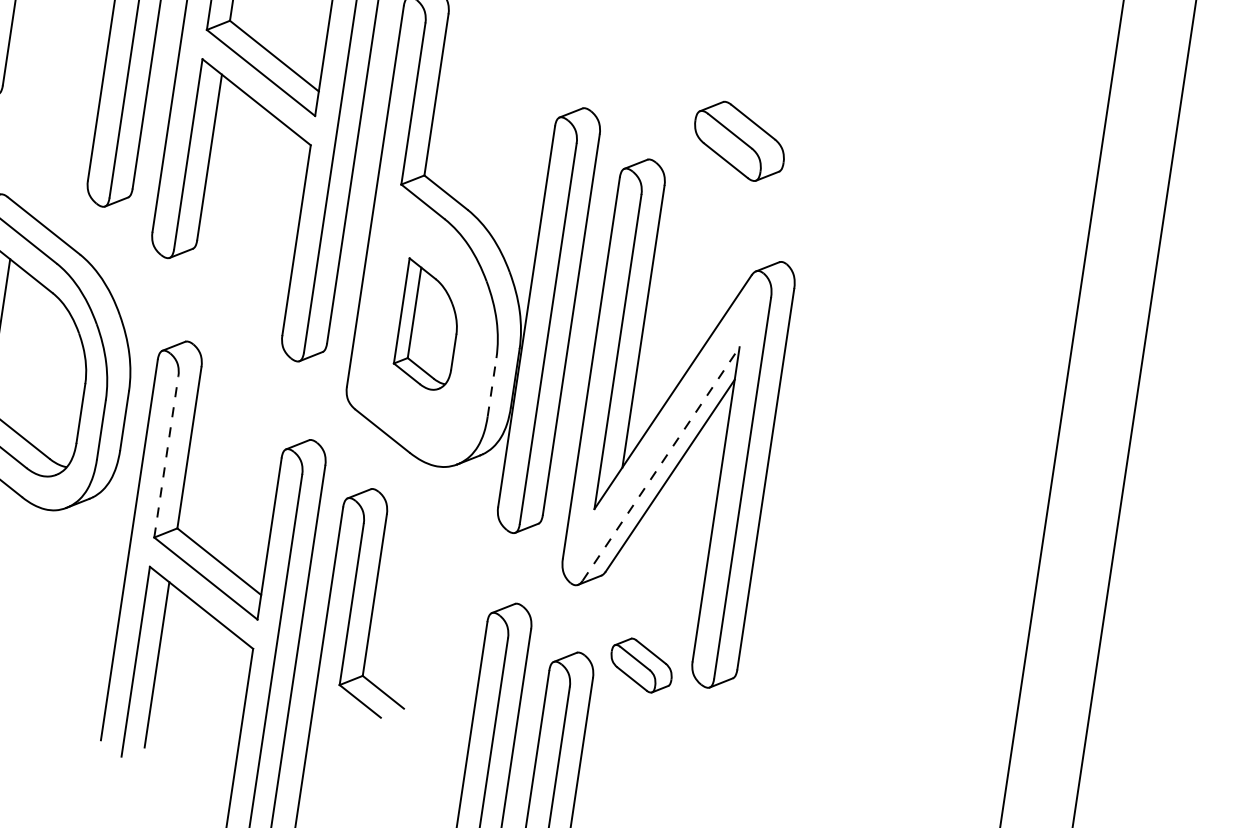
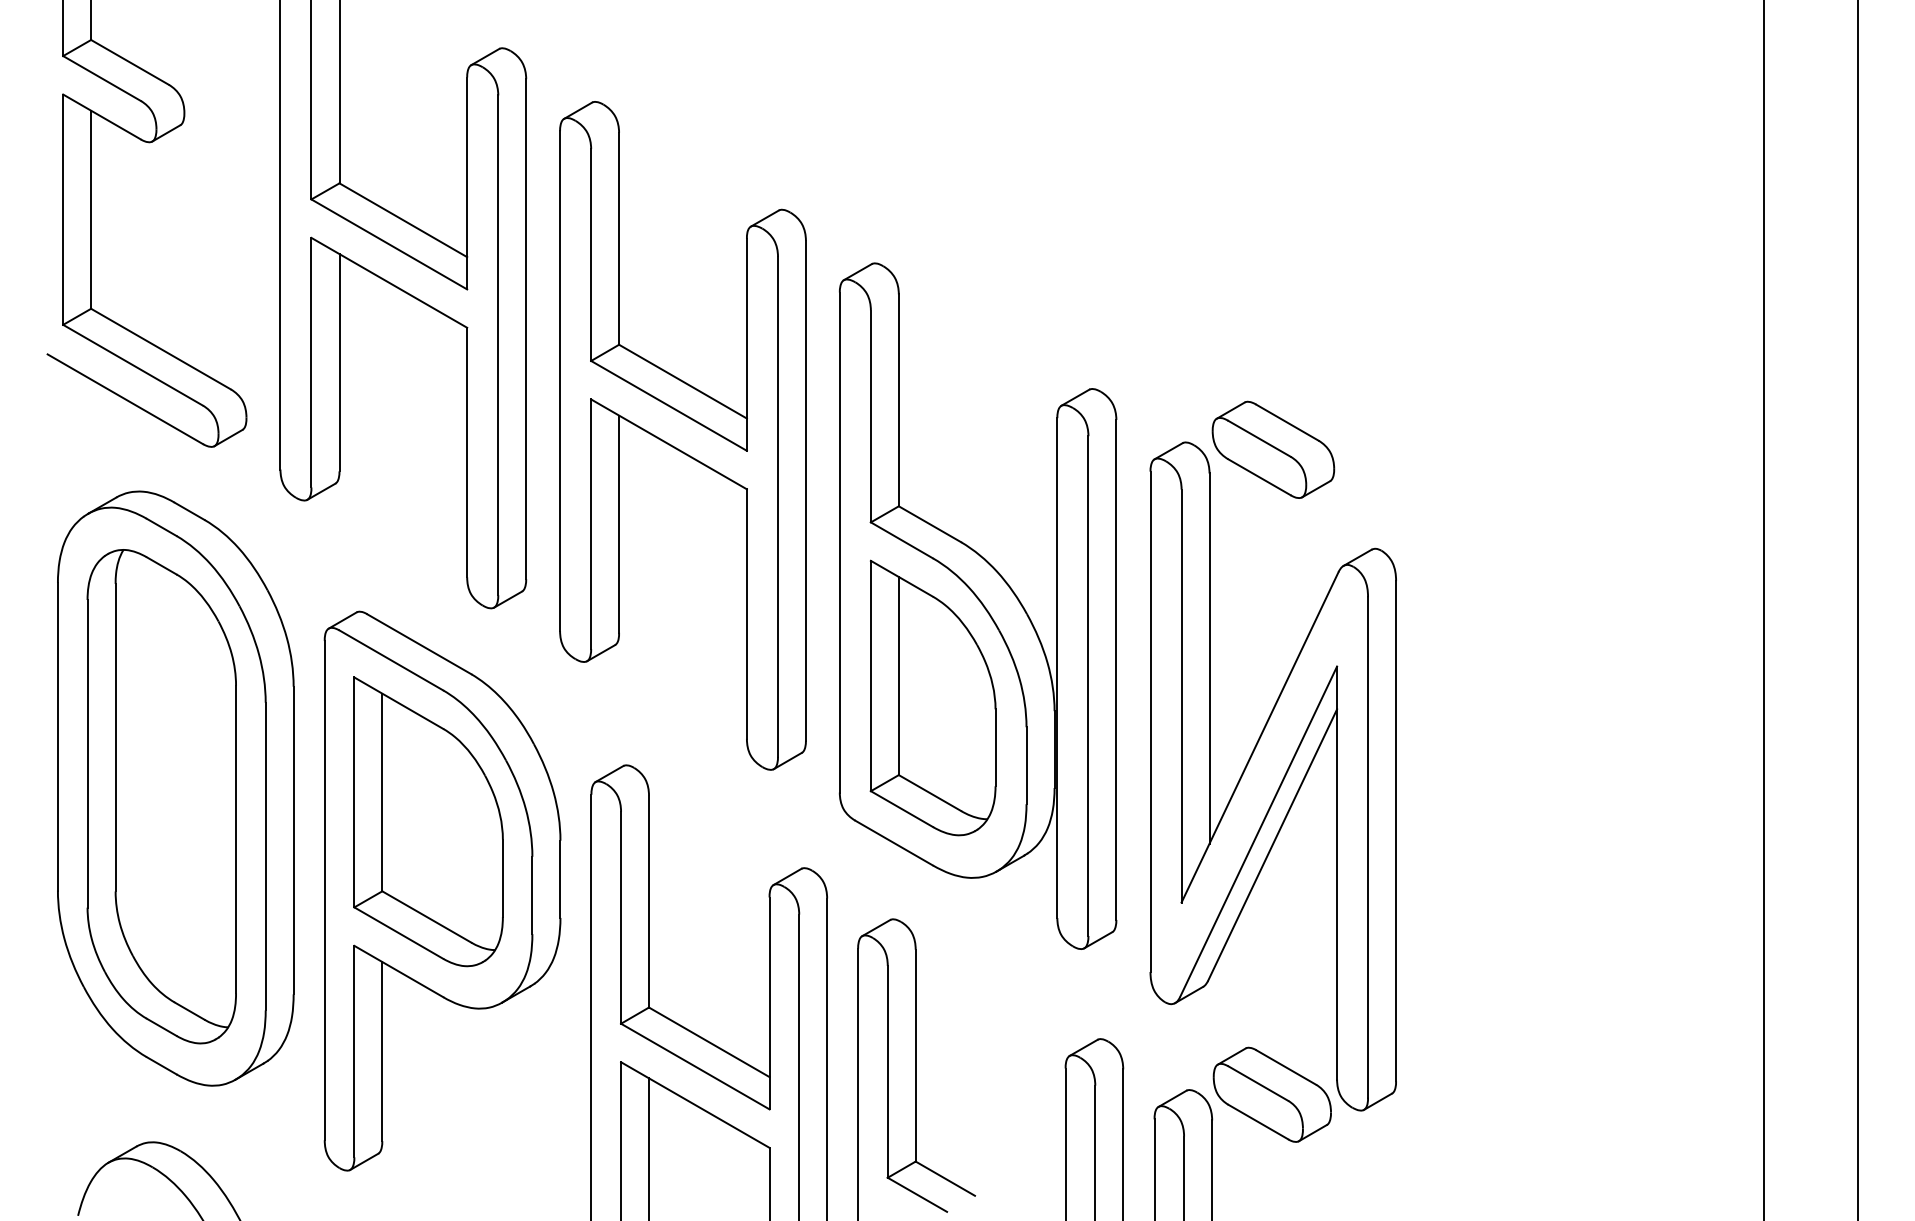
part: (739, 141) -> (1273, 449), moved
part: (428, 324) -> (932, 697), size x1.67
line: (492, 387) -> (1026, 765), dashed -> solid
line: (166, 456) -> (621, 917), dashed -> solid
line: (661, 463) -> (1258, 831), dashed -> solid
part: (641, 665) -> (1271, 1094), size x1.43

